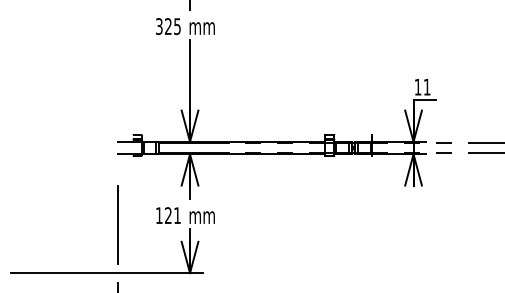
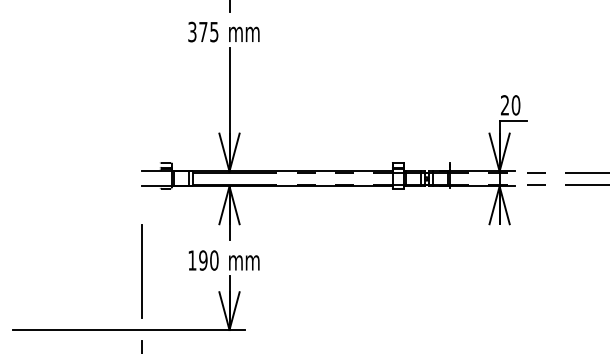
text: (168, 26) -> (203, 31), 325 -> 375
text: (422, 86) -> (510, 104), 11 -> 20
text: (172, 215) -> (208, 260), 121 -> 190

